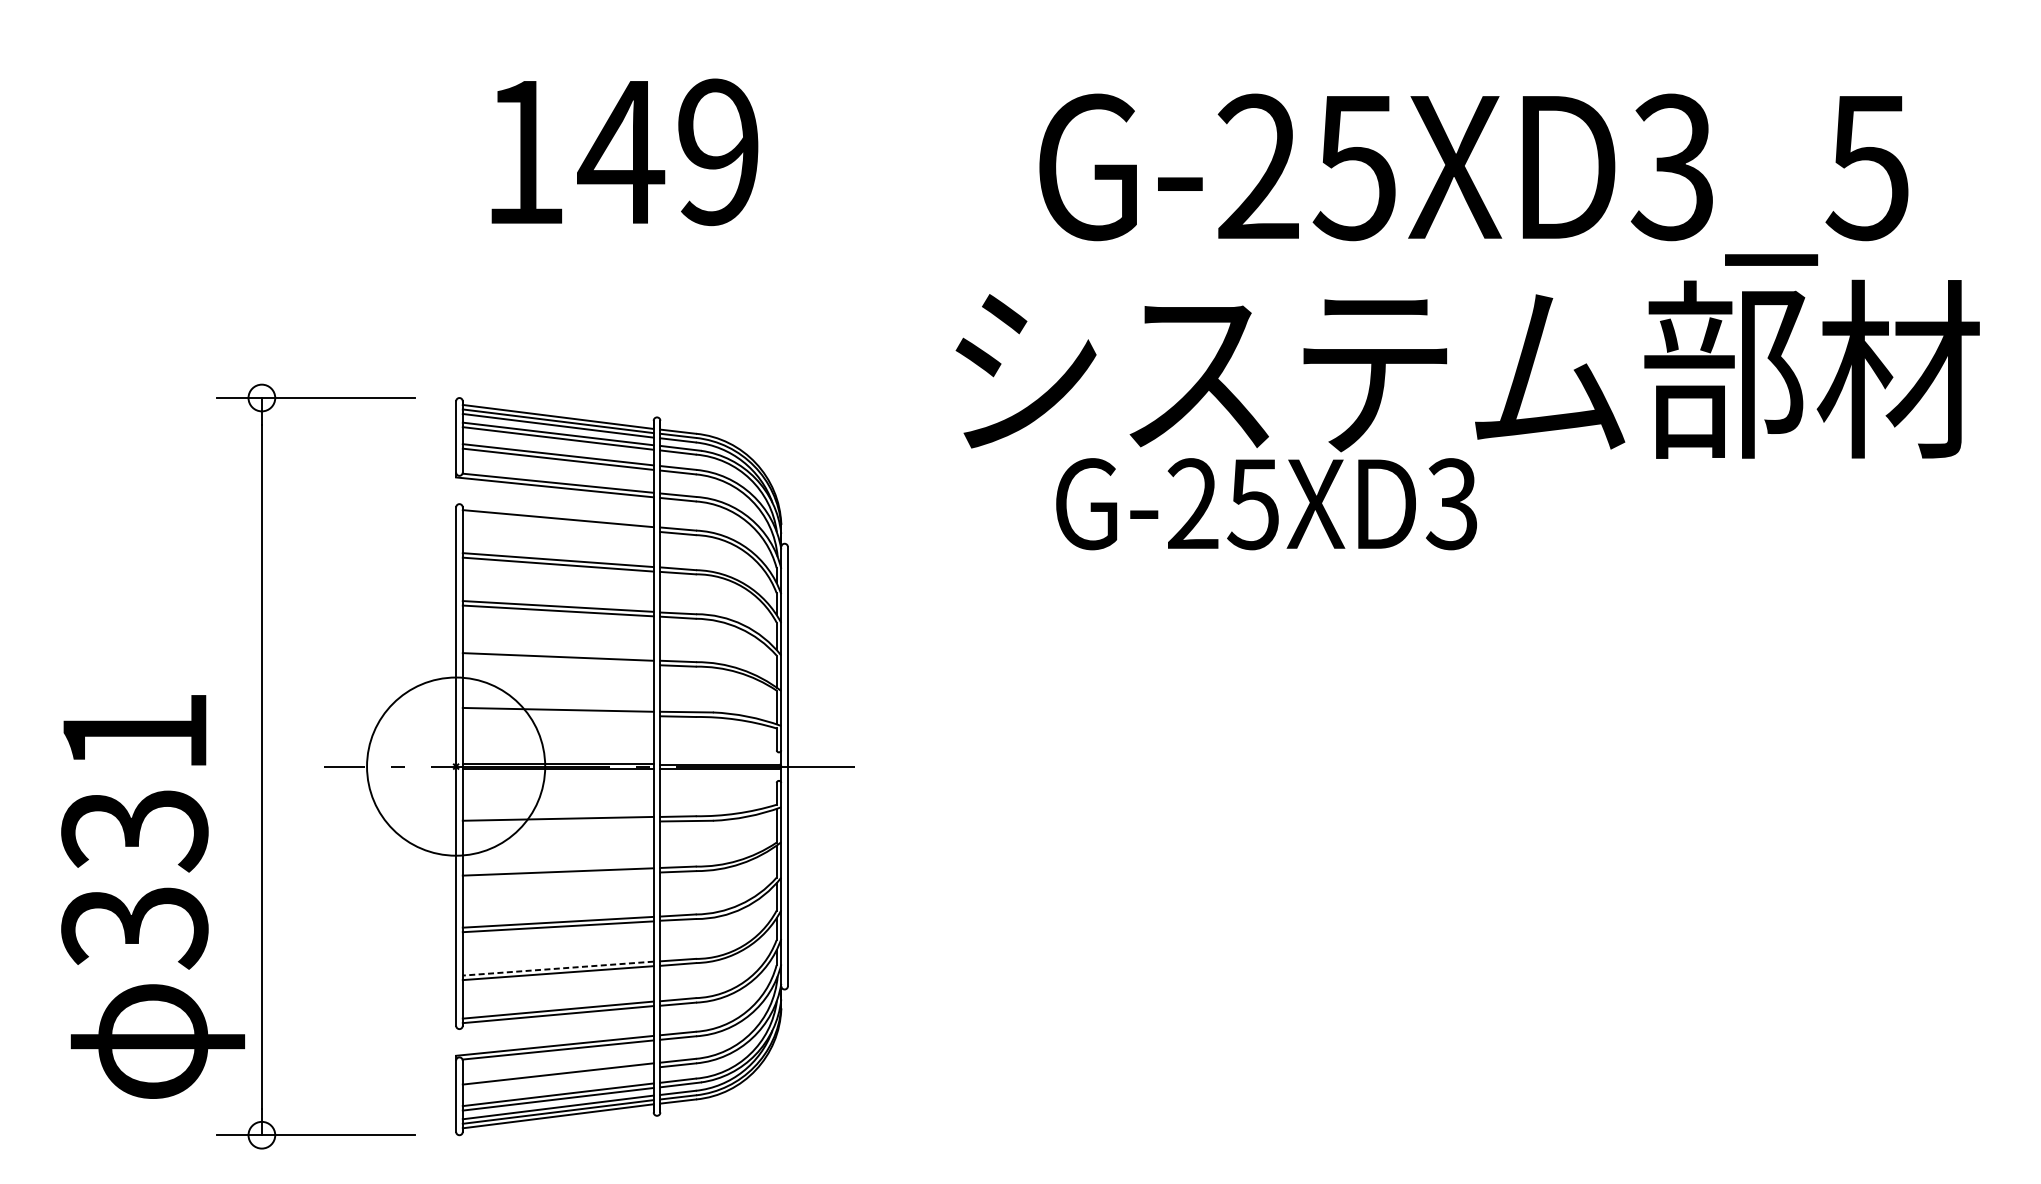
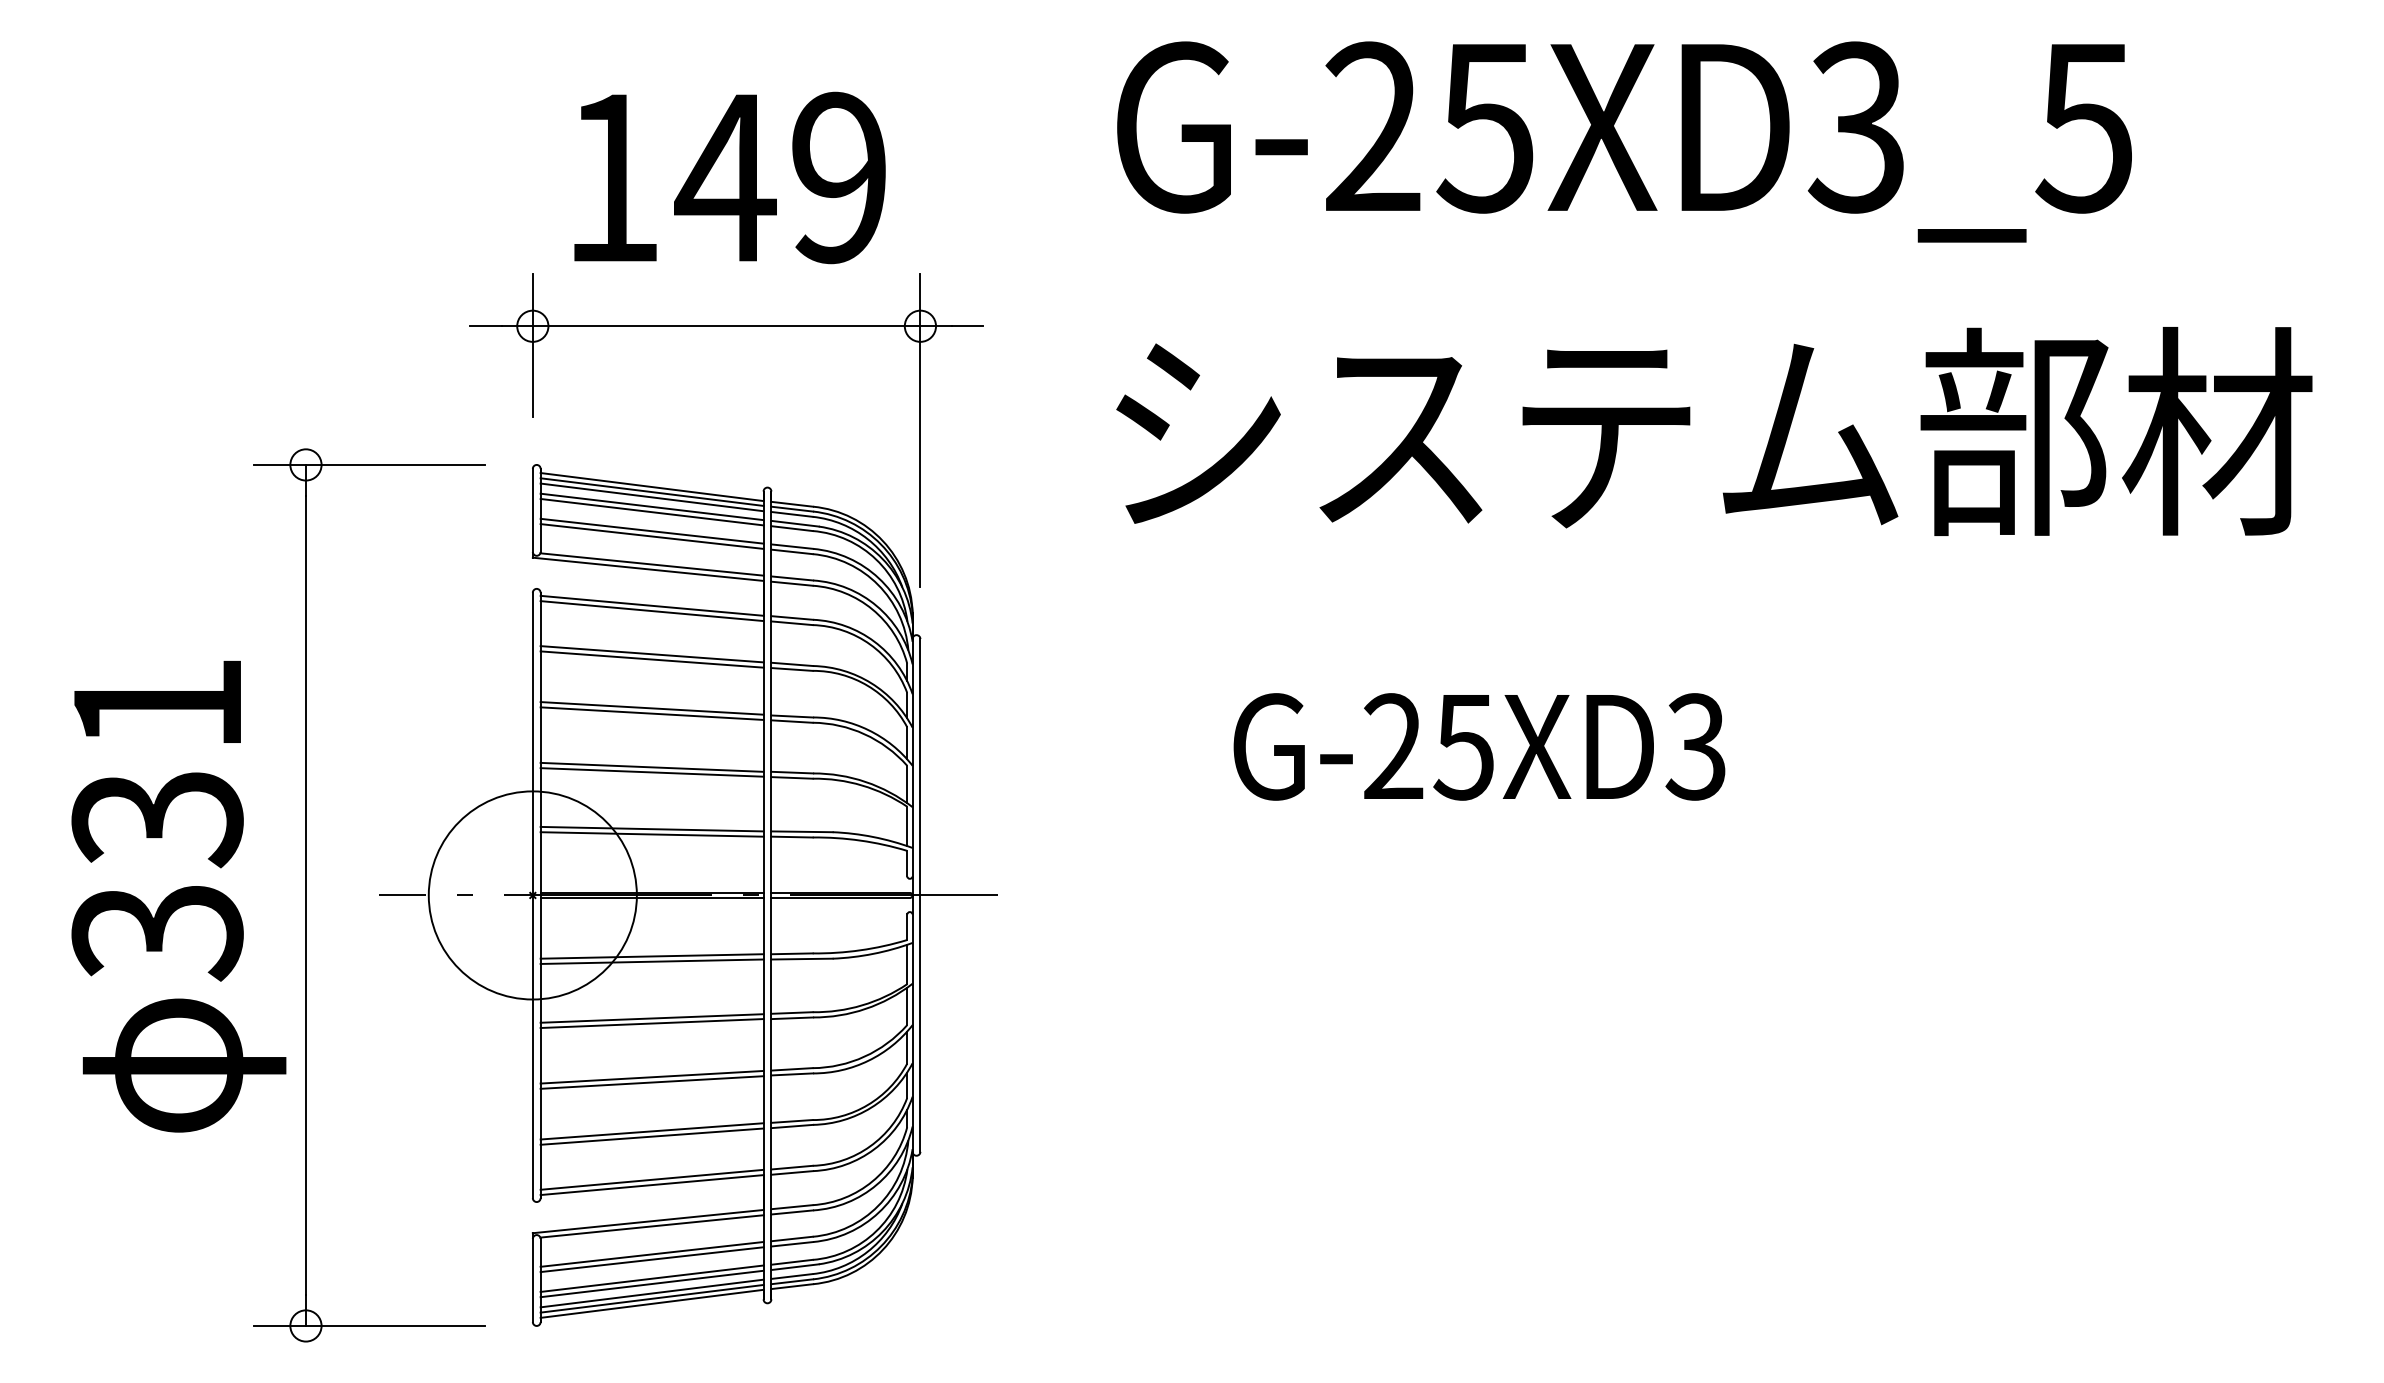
text: (1473, 179) -> (1624, 141), moved
part: (621, 279) -> (726, 326), added
text: (1266, 503) -> (1479, 746), moved
line: (557, 523) -> (651, 611), added
line: (557, 661) -> (651, 772), added
line: (557, 714) -> (651, 834), added
line: (557, 823) -> (651, 961), added
line: (557, 876) -> (651, 1023), added
text: (152, 896) -> (178, 896), moved
line: (558, 968) -> (652, 1131), dashed -> solid
line: (557, 1078) -> (651, 1259), added

